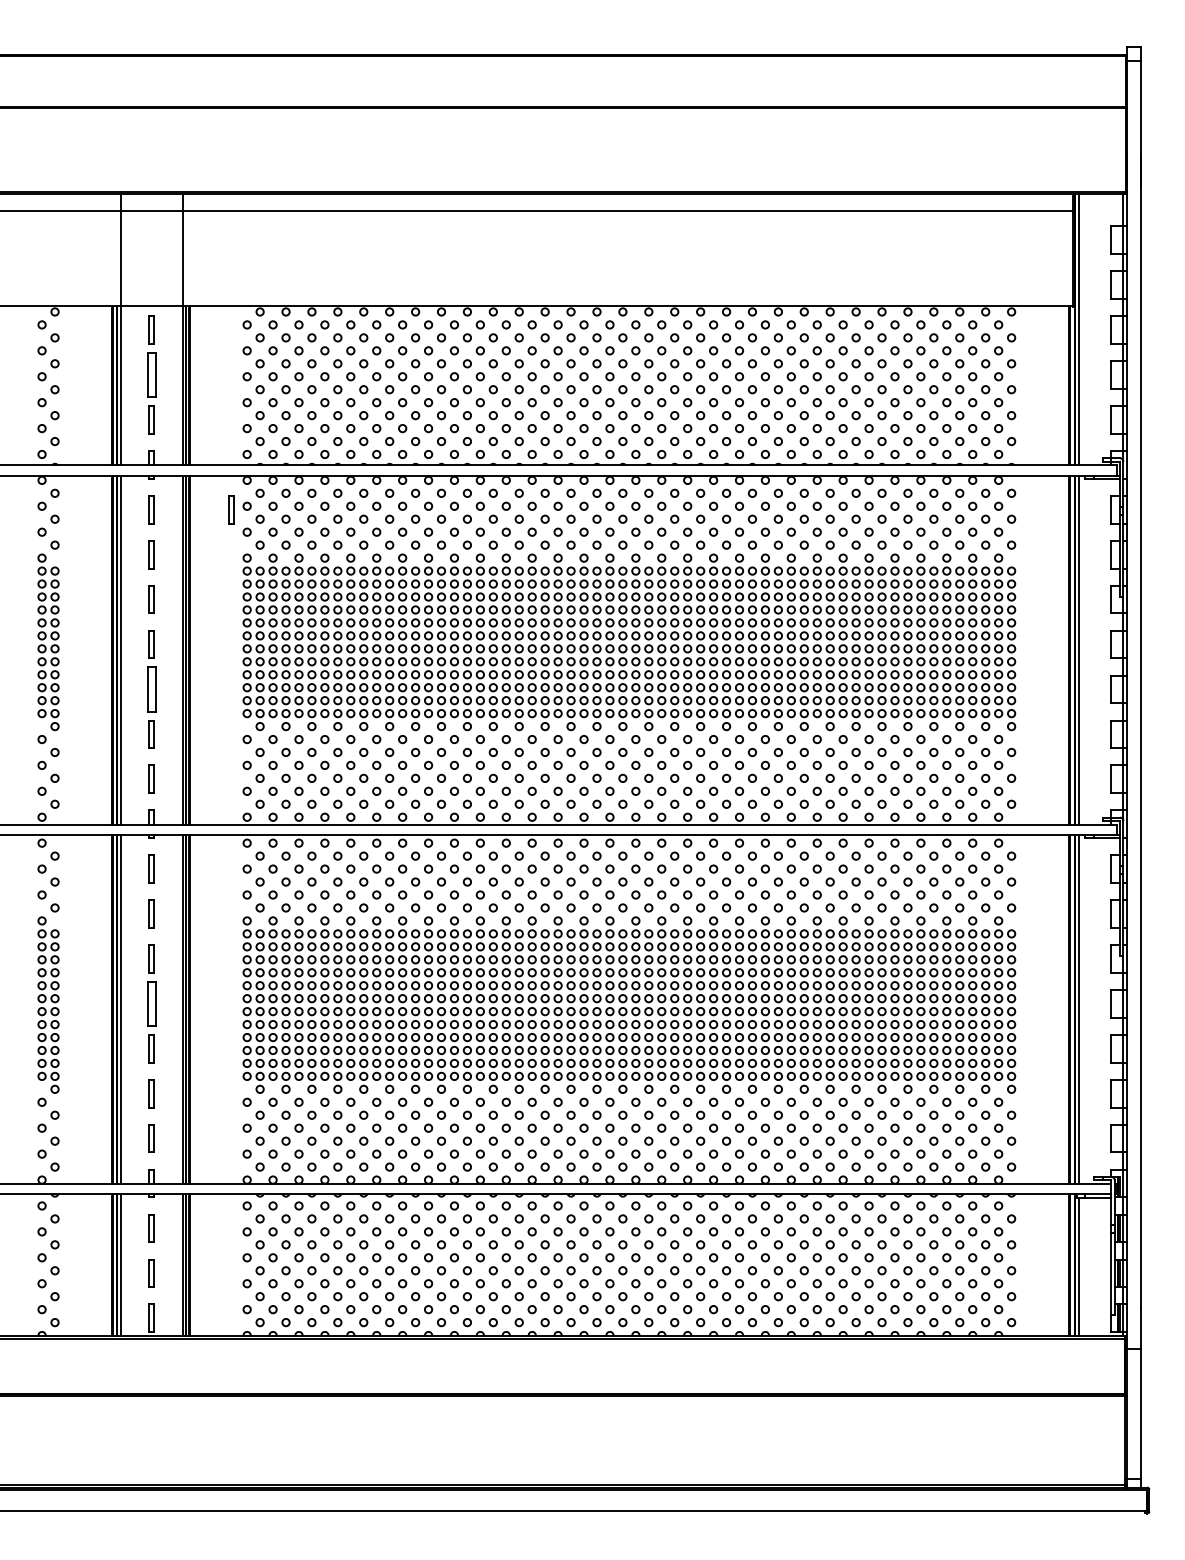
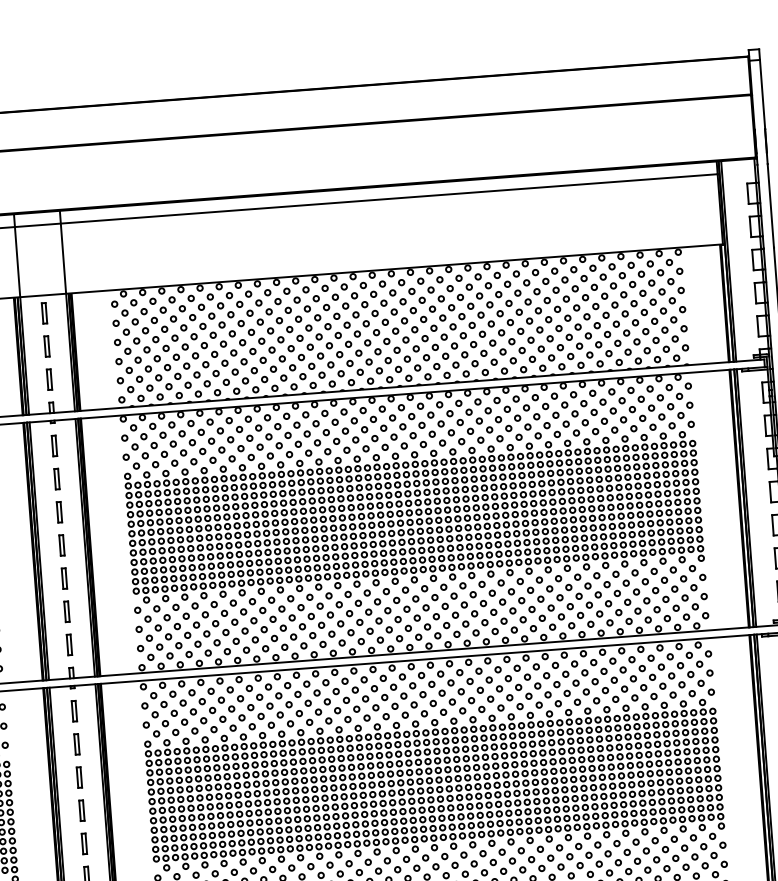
part: (151, 374) -> (46, 346), size x0.62
part: (231, 509) -> (113, 441), removed
part: (151, 689) -> (64, 578), size x0.62
part: (151, 1003) -> (81, 810), size x0.62

